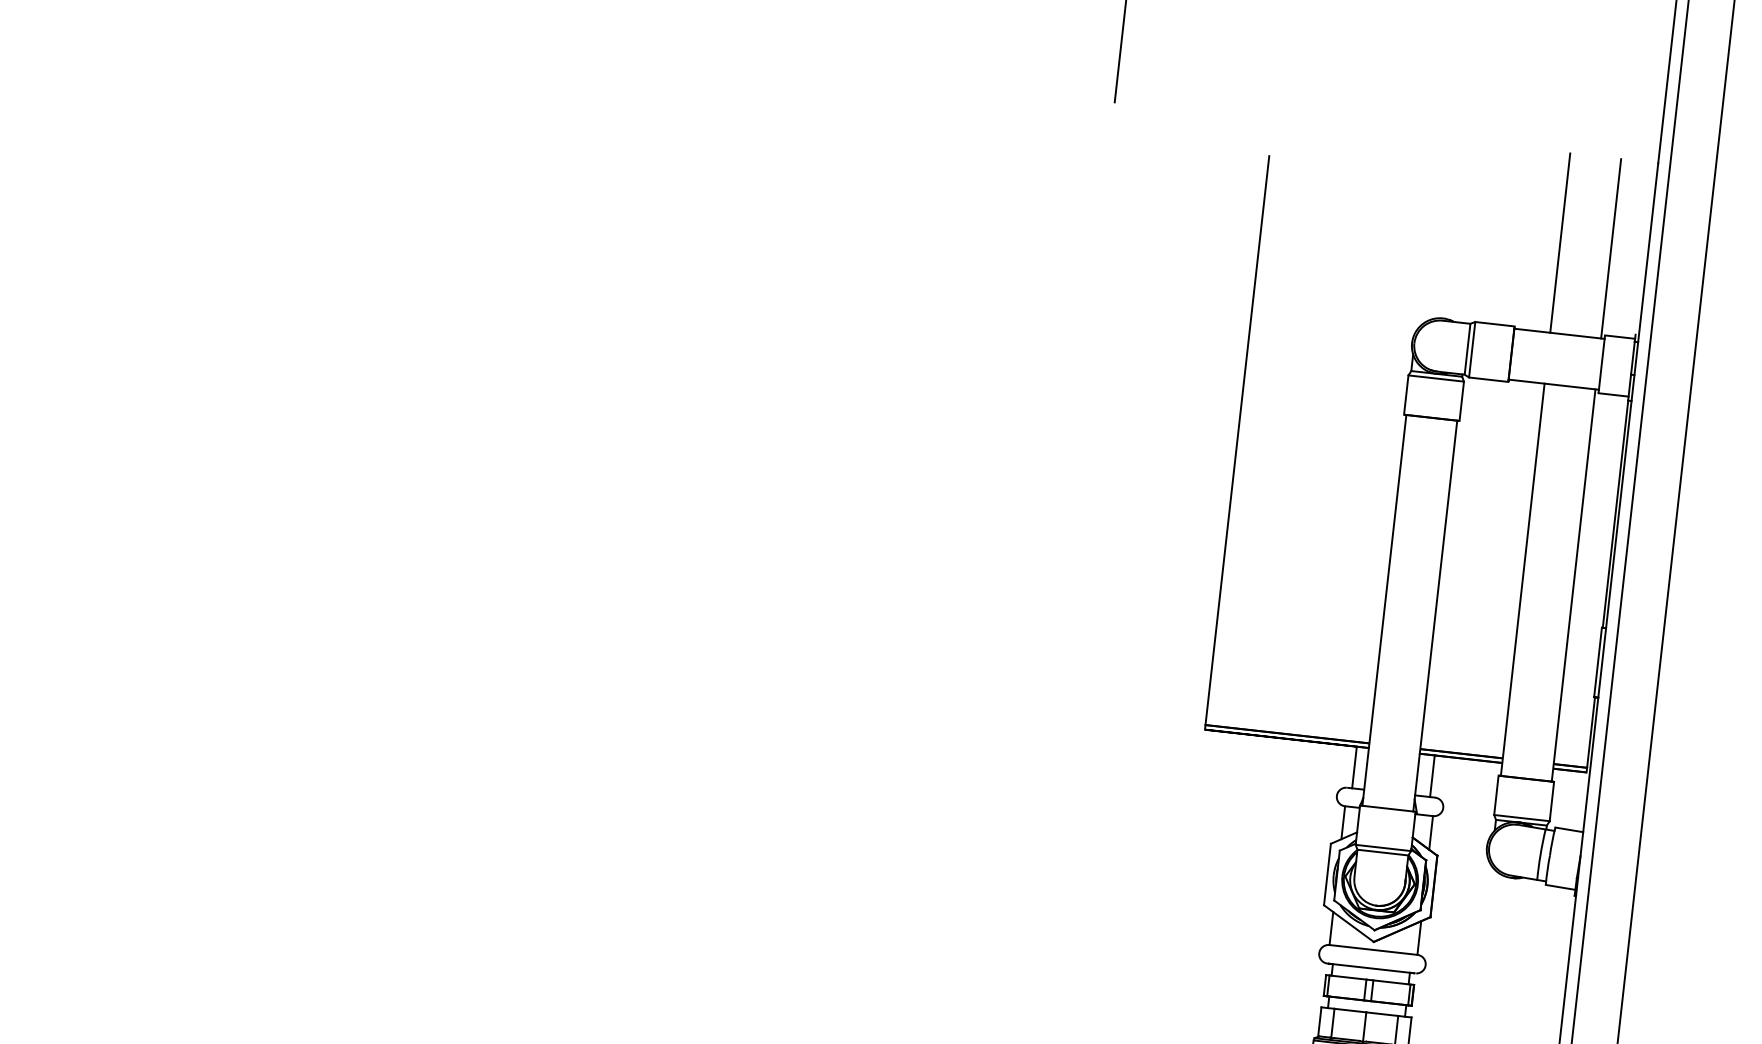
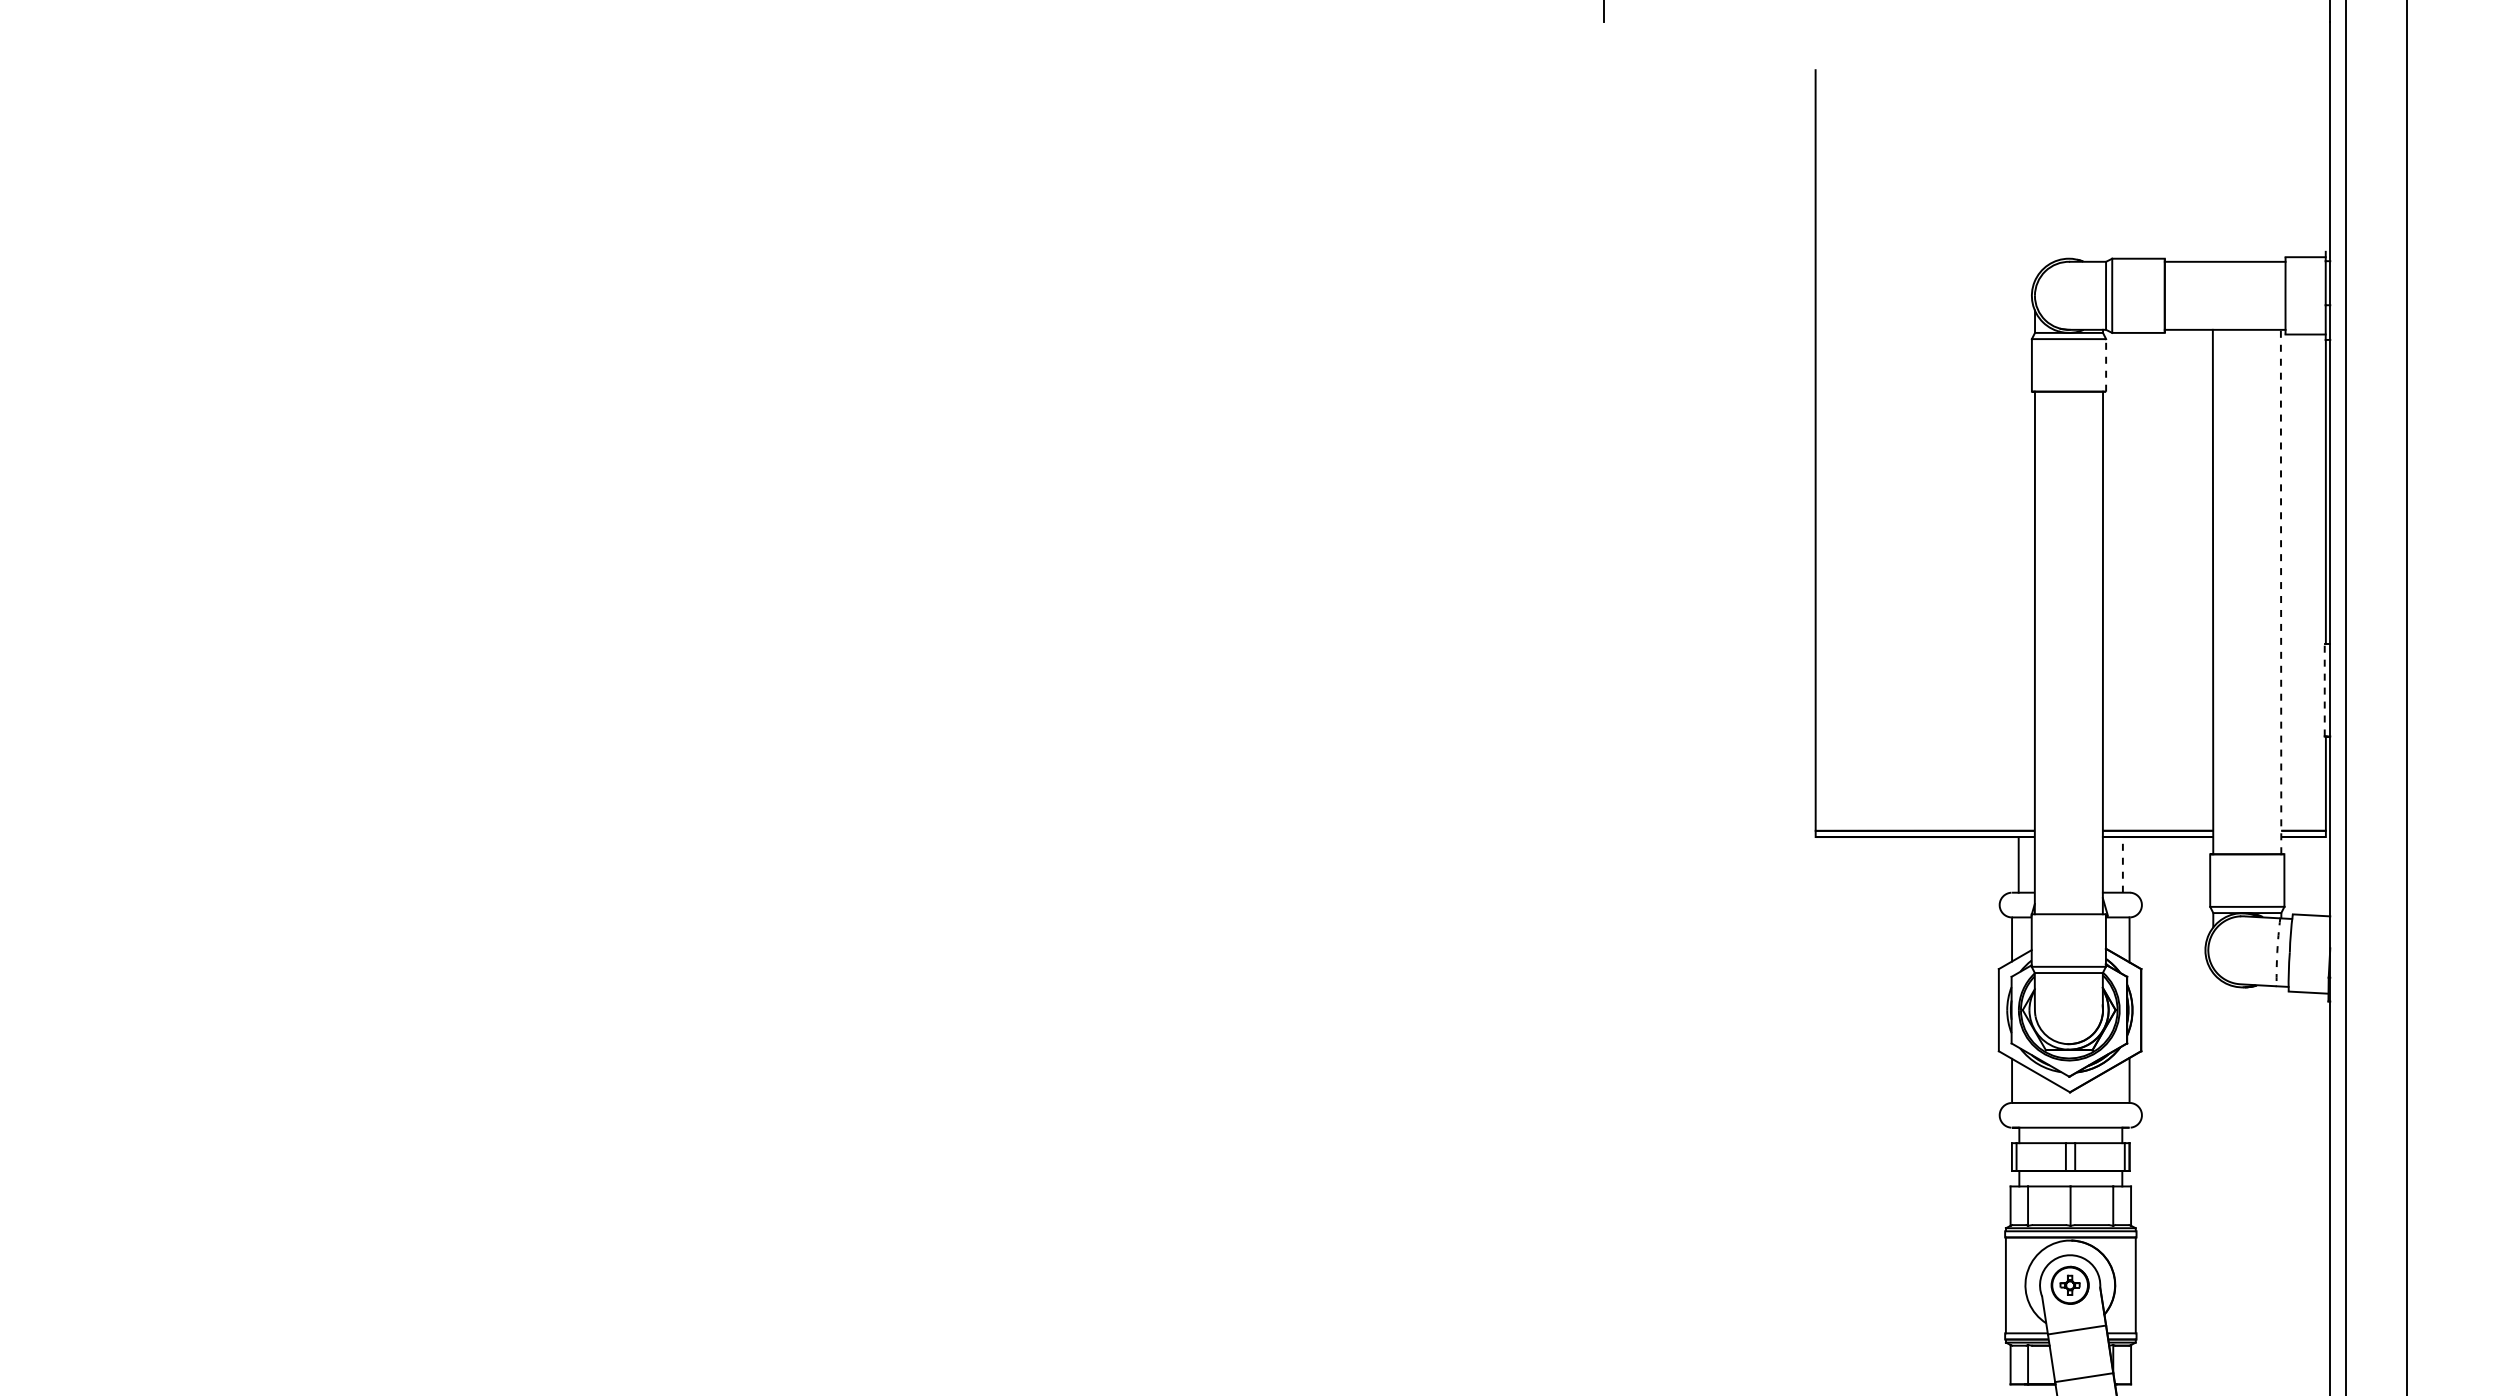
line: (1560, 242) -> (2212, 141), removed
line: (1610, 248) -> (2280, 141), removed
line: (1462, 400) -> (2106, 364), solid -> dashed
line: (1573, 585) -> (2281, 591), solid -> dashed
line: (1597, 662) -> (2324, 689), solid -> dashed
line: (1432, 775) -> (2122, 864), solid -> dashed
arc: (1540, 854) -> (2277, 952), solid -> dashed

